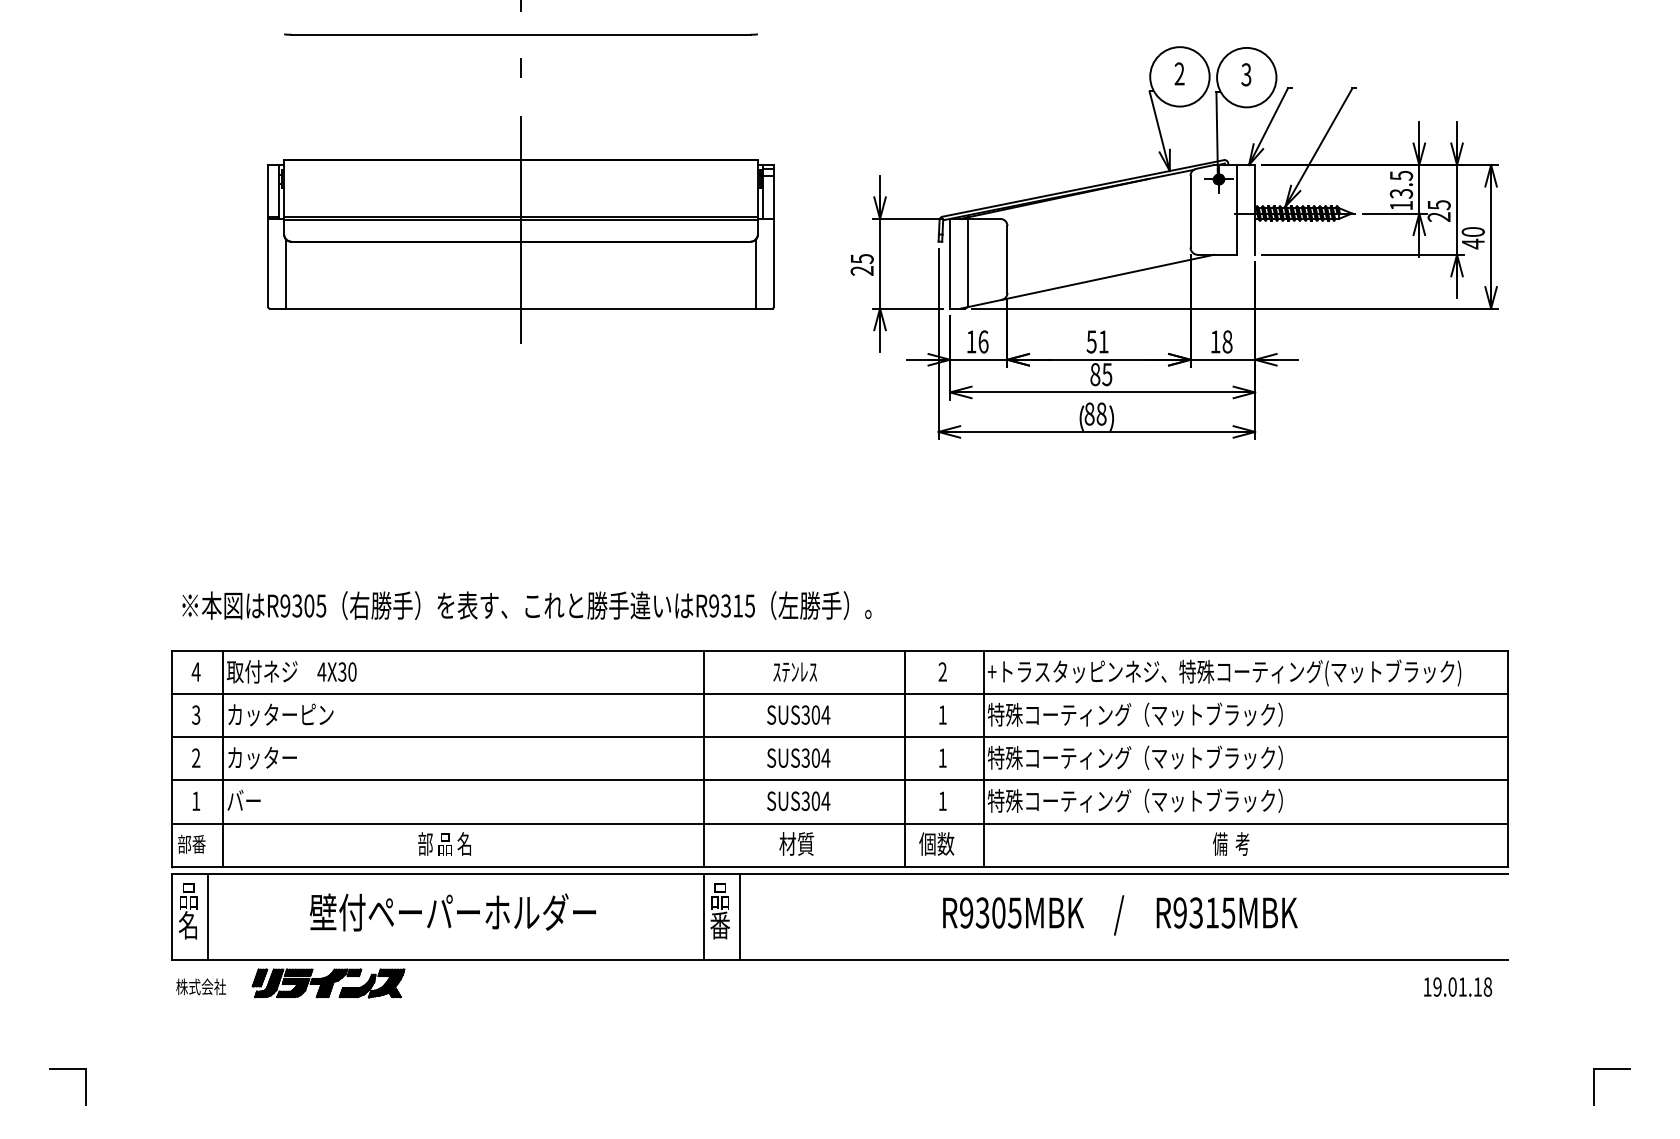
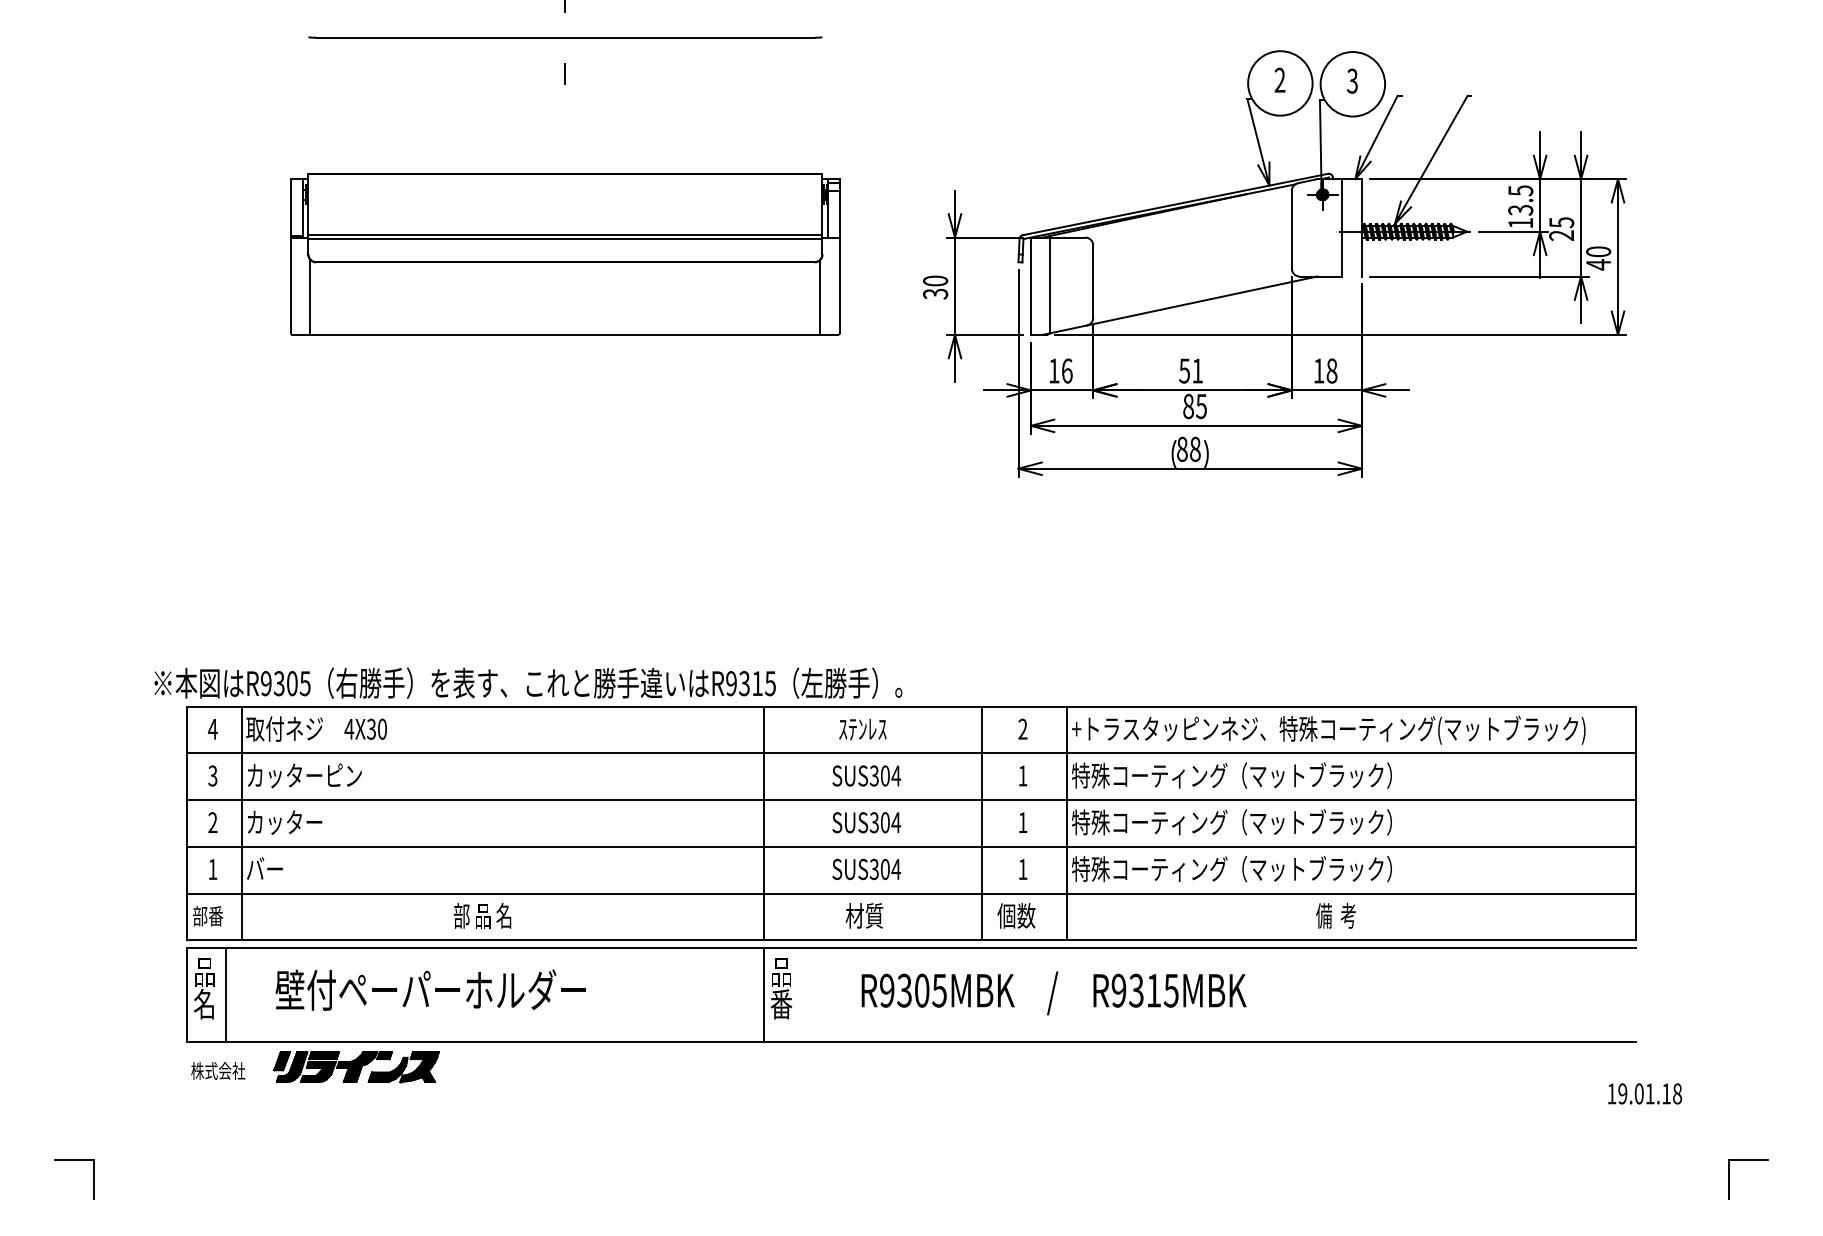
line: (521, 231) -> (565, 251), removed
text: (861, 265) -> (934, 288), 25 -> 30
text: (526, 605) -> (527, 683), moved
text: (452, 912) -> (430, 990), moved
text: (1120, 915) -> (1054, 993), moved
line: (739, 916) -> (802, 994), removed
text: (1458, 986) -> (1645, 1093), moved

